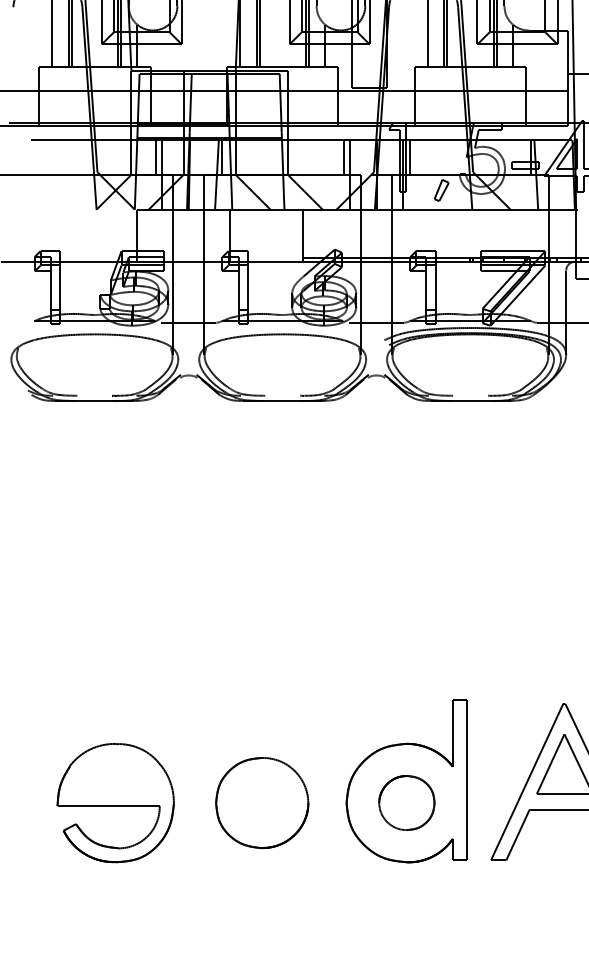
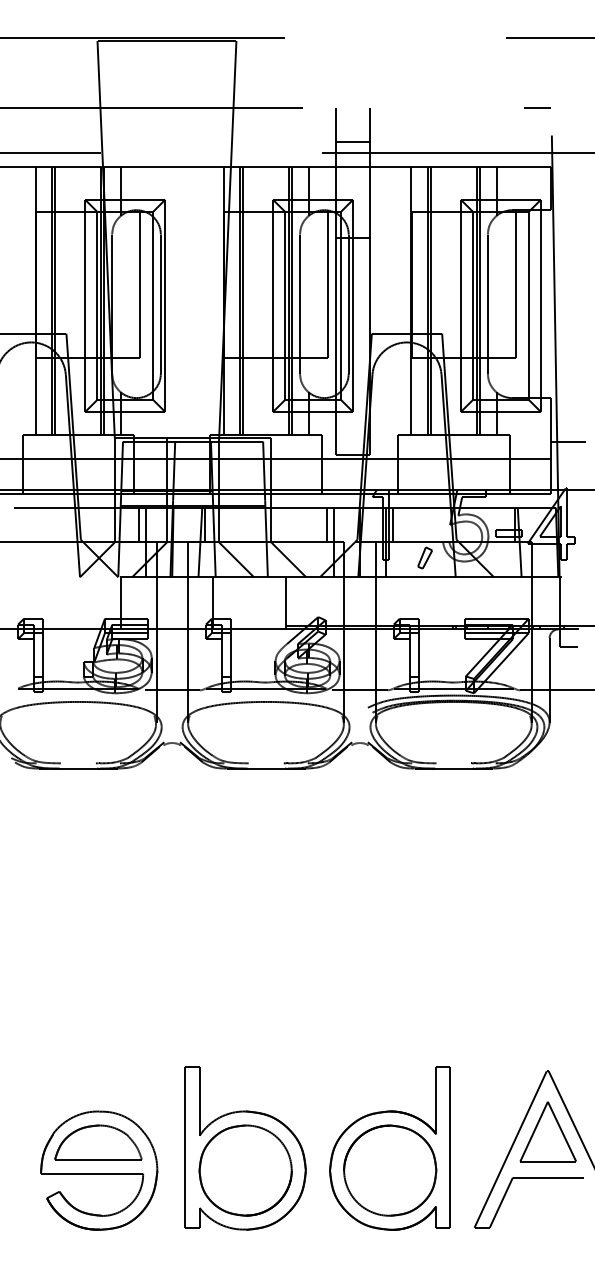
part: (115, 774) -> (98, 1142), added
part: (262, 780) -> (245, 1148), added
part: (407, 802) -> (390, 1170), size x1.67

